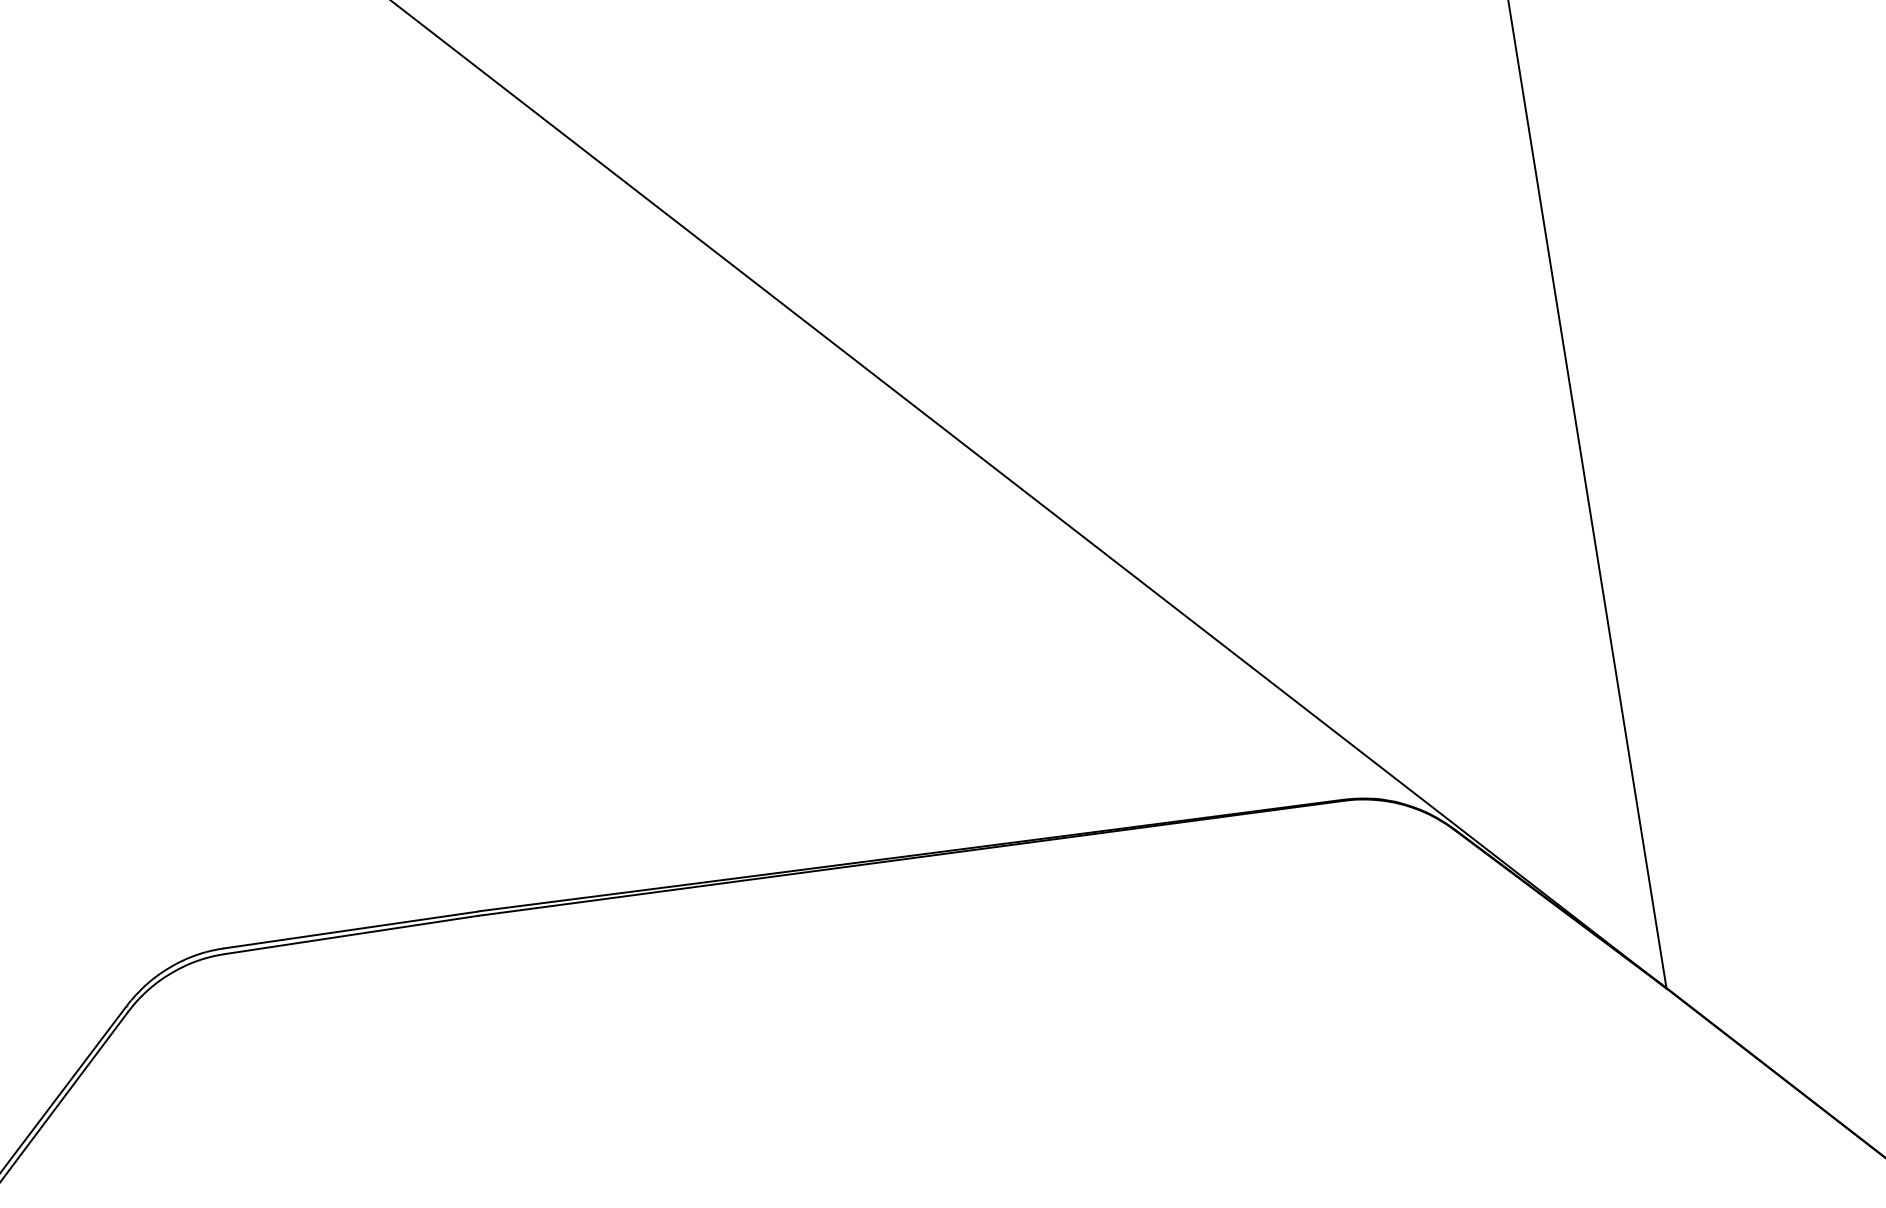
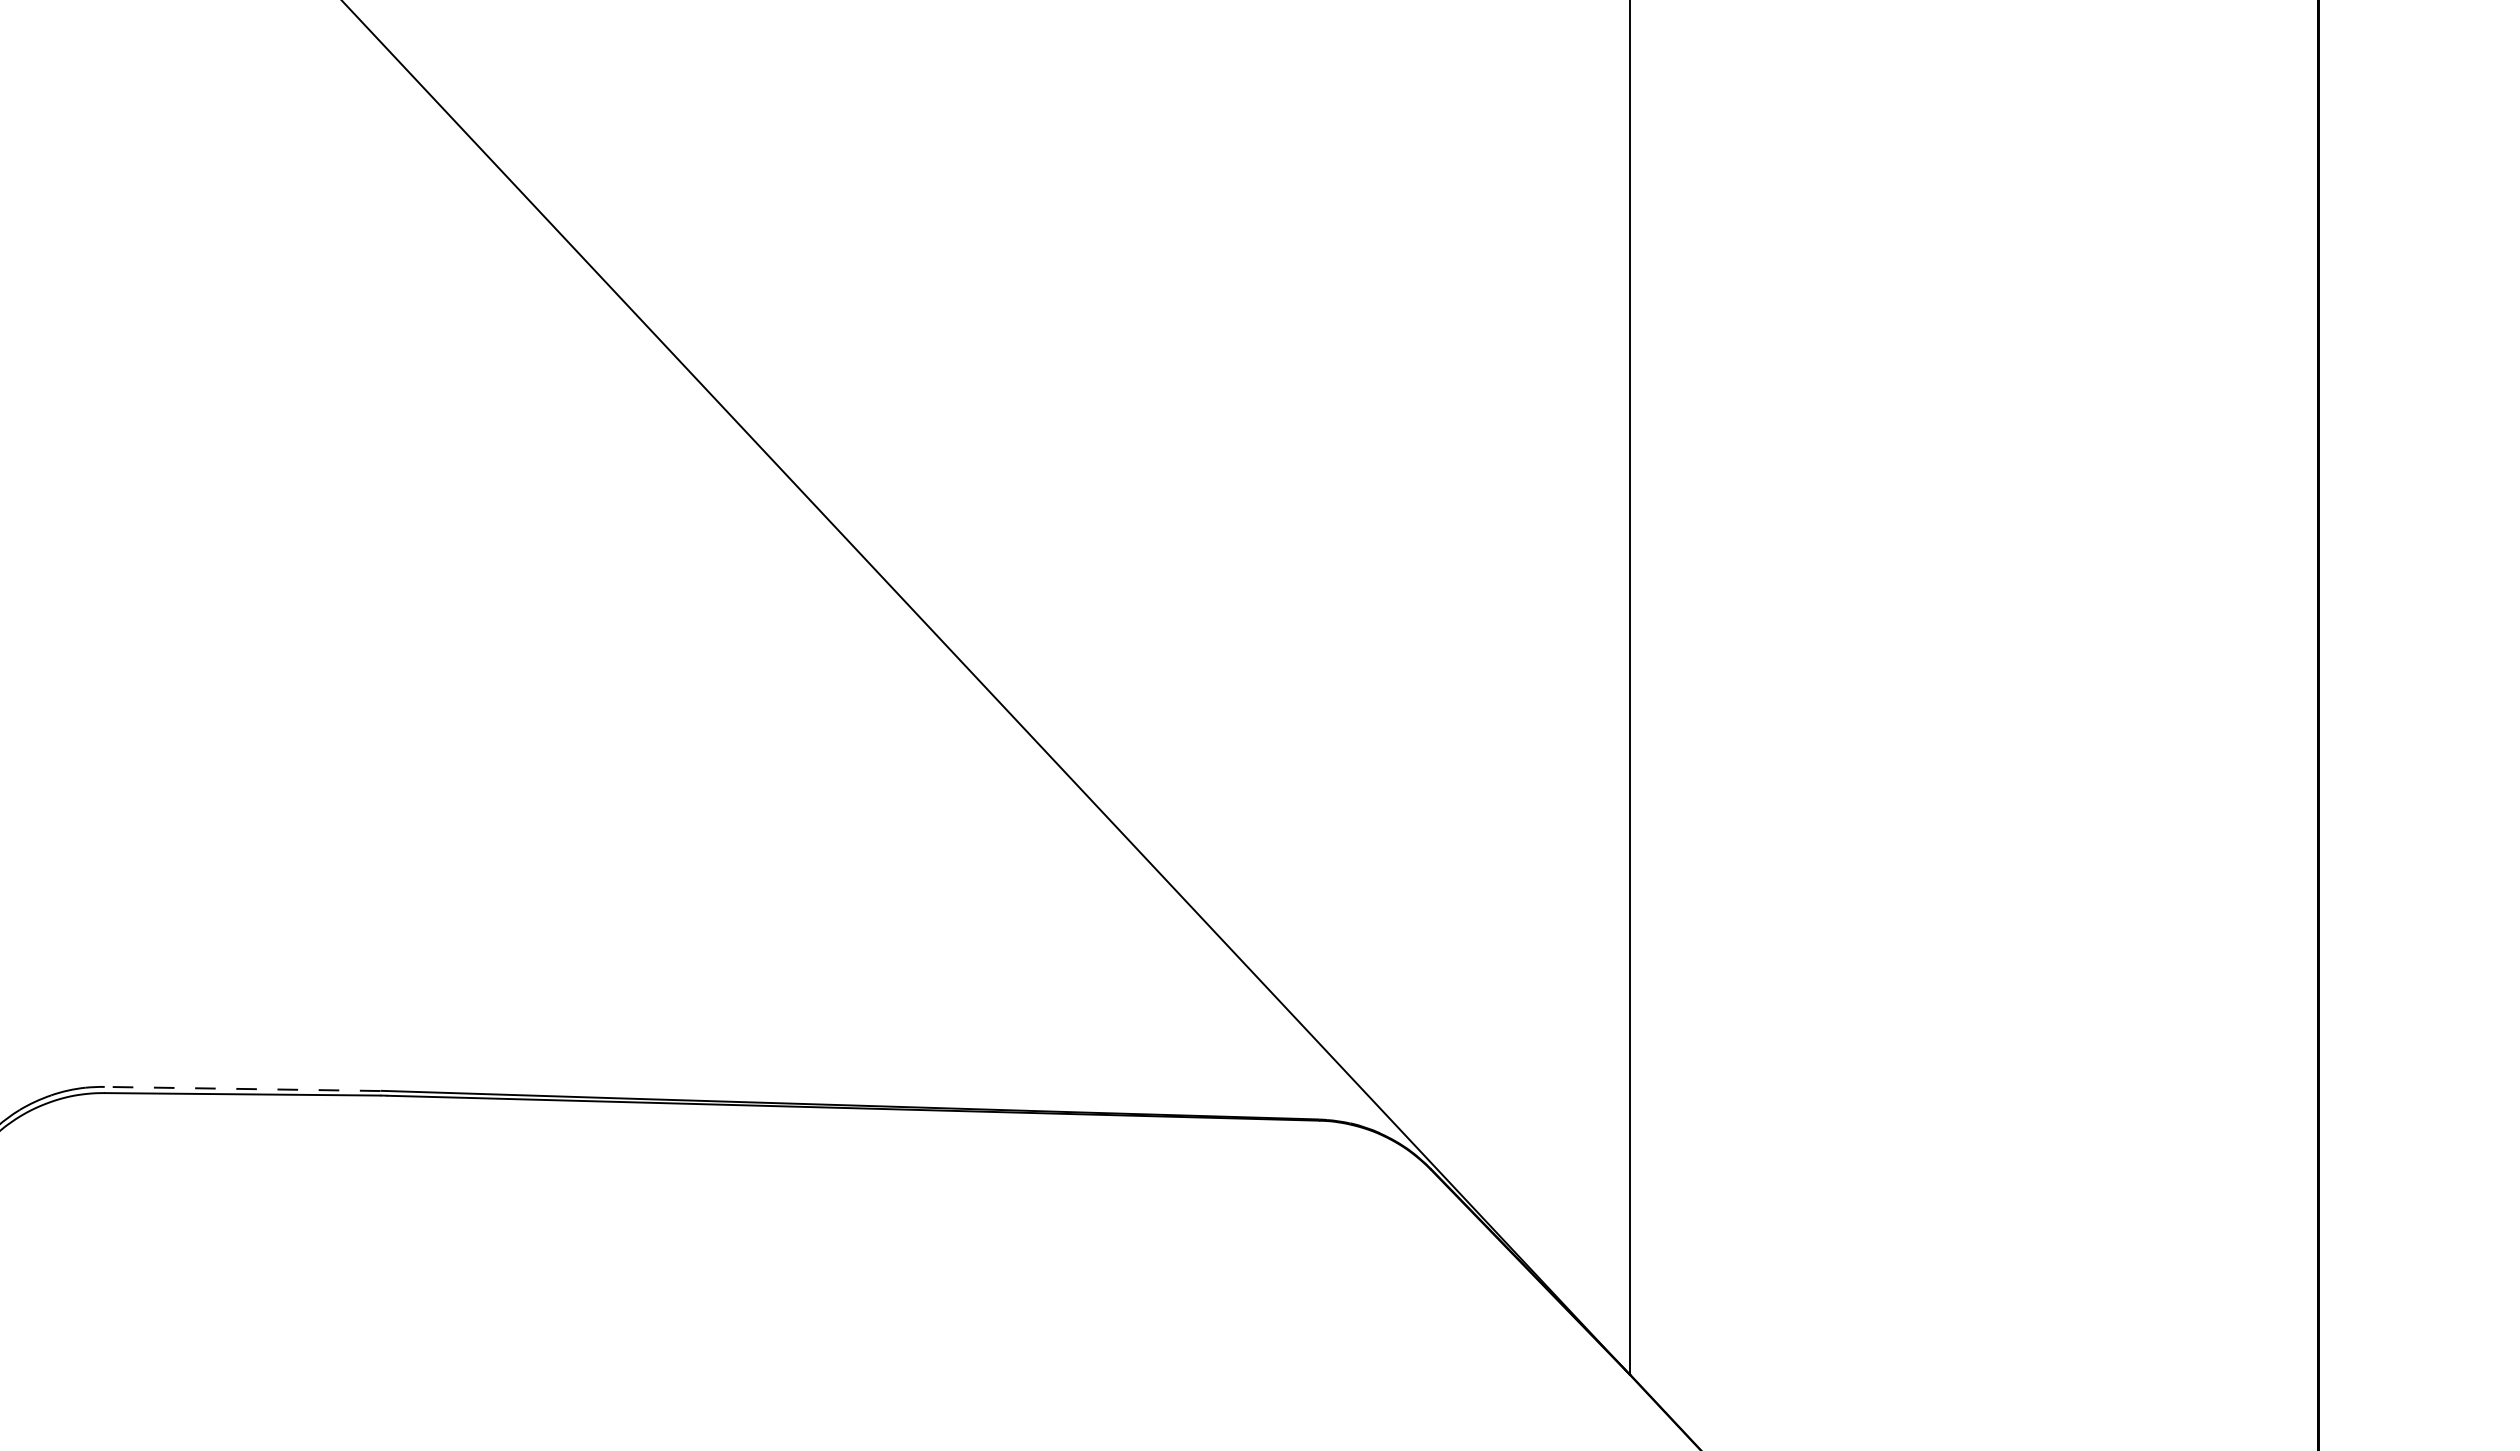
line: (350, 929) -> (242, 1088), solid -> dashed

